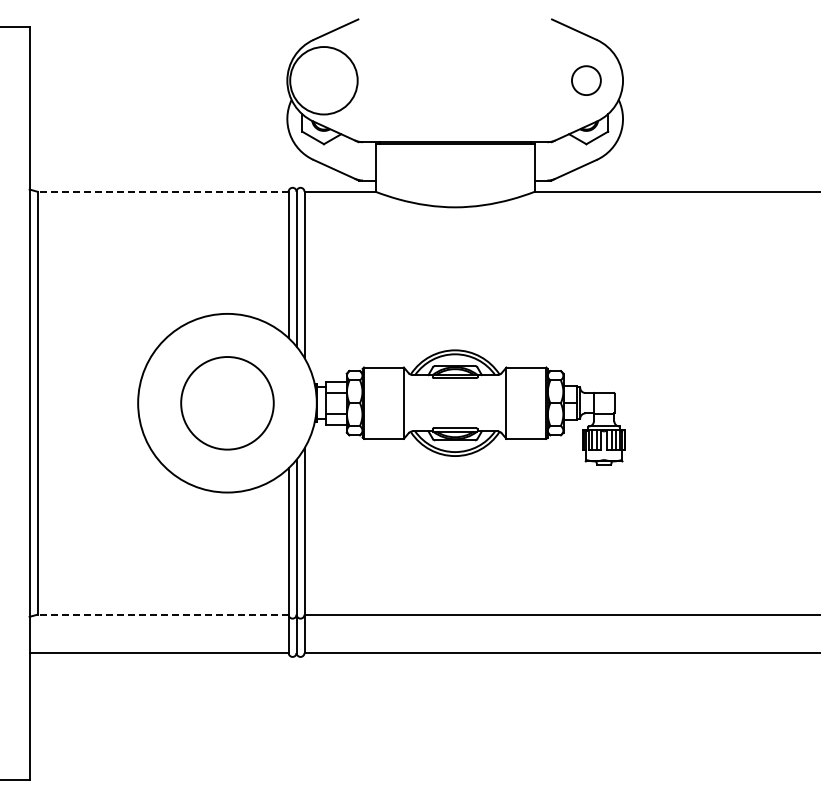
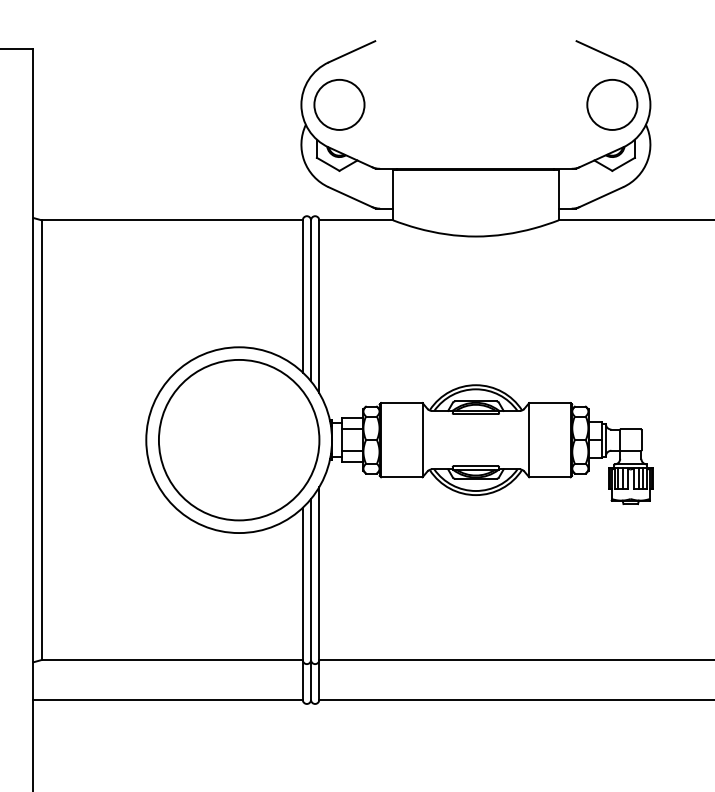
circle: (323, 80) -> (339, 104), size x0.71
circle: (586, 80) -> (612, 104), size x1.67
line: (163, 191) -> (172, 220), dashed -> solid
circle: (227, 403) -> (239, 440), size x1.67
line: (163, 614) -> (172, 659), dashed -> solid

